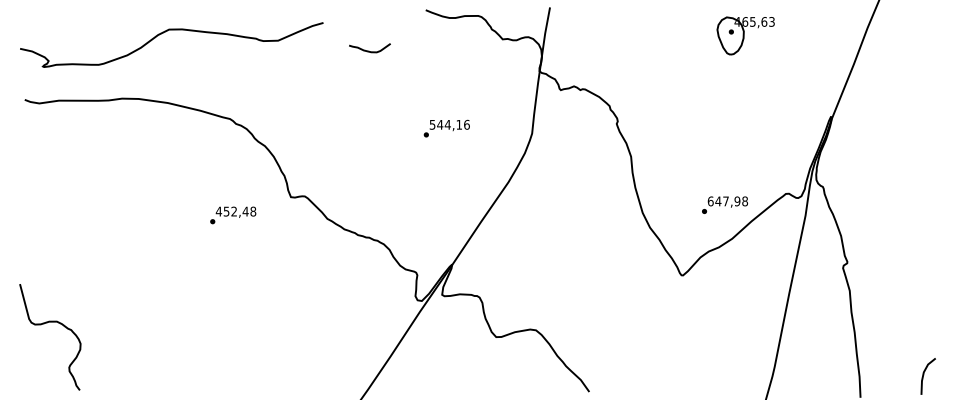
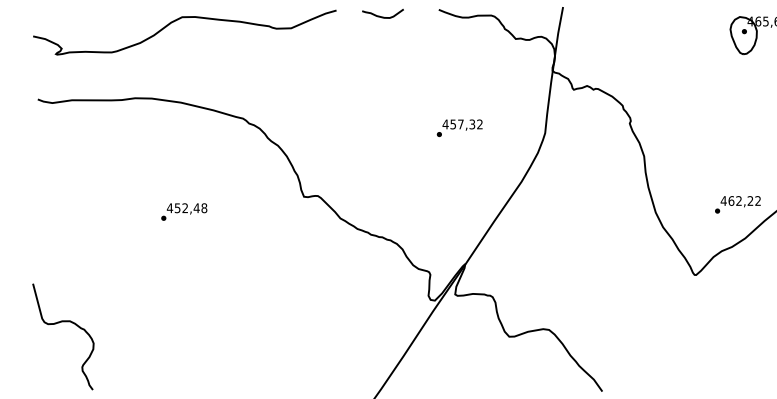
curve: (165, 32) -> (178, 20), moved
curve: (369, 50) -> (382, 16), moved
text: (449, 124) -> (462, 124), 544,16 -> 457,32
text: (727, 201) -> (740, 201), 647,98 -> 462,22
text: (233, 215) -> (184, 212), moved

